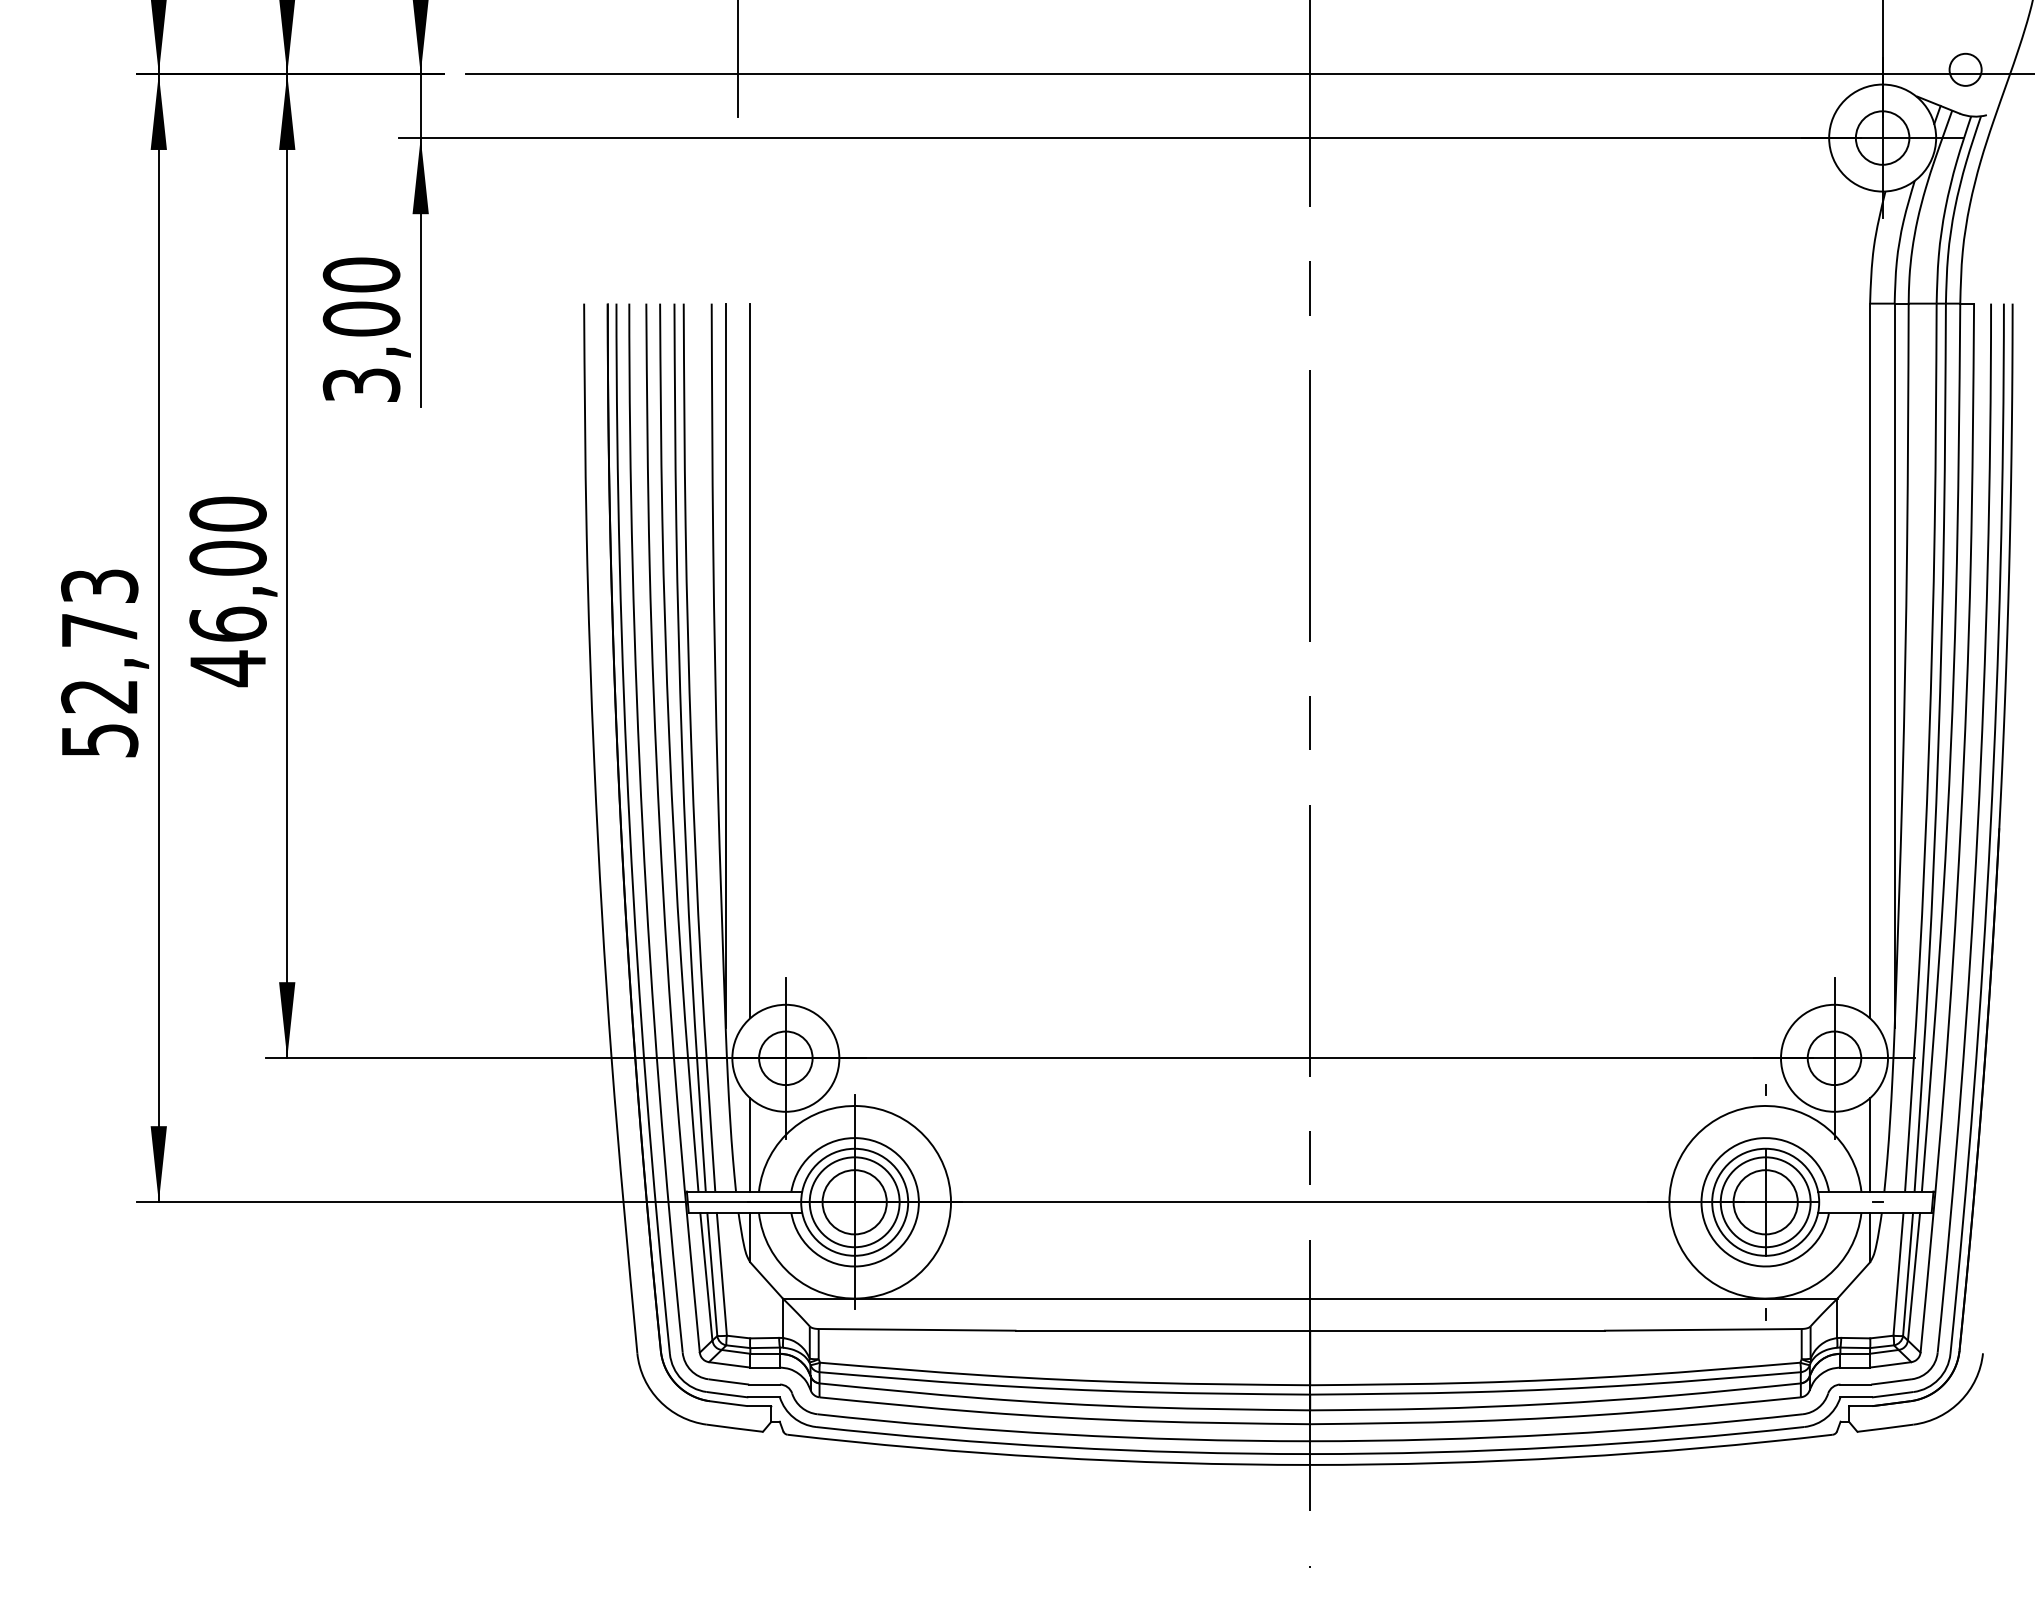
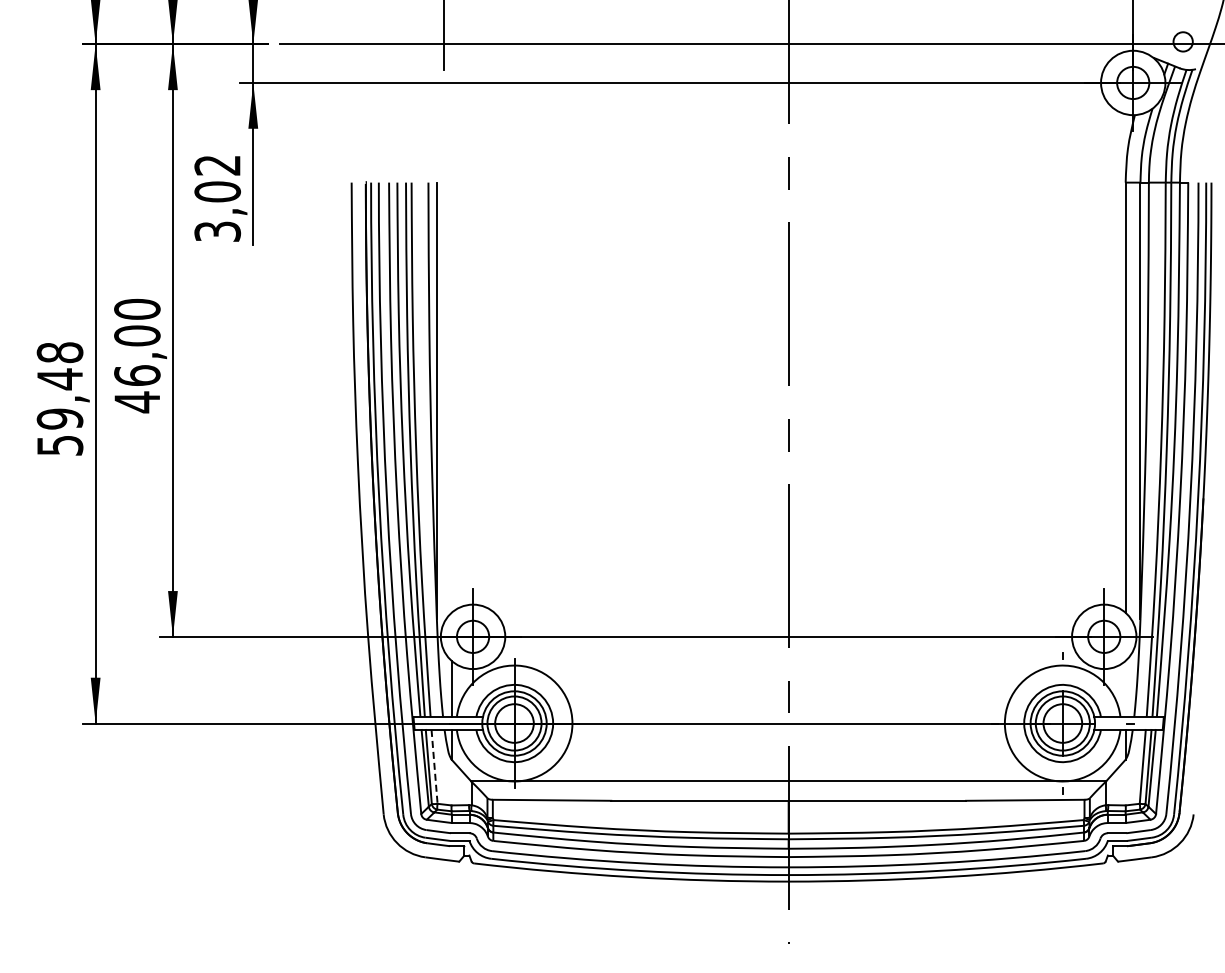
text: (361, 273) -> (217, 164), 3,00 -> 3,02
text: (98, 640) -> (59, 385), 52,73 -> 59,48
line: (750, 660) -> (451, 397), removed
line: (1869, 1144) -> (1125, 688), removed
line: (721, 1275) -> (434, 767), solid -> dashed

